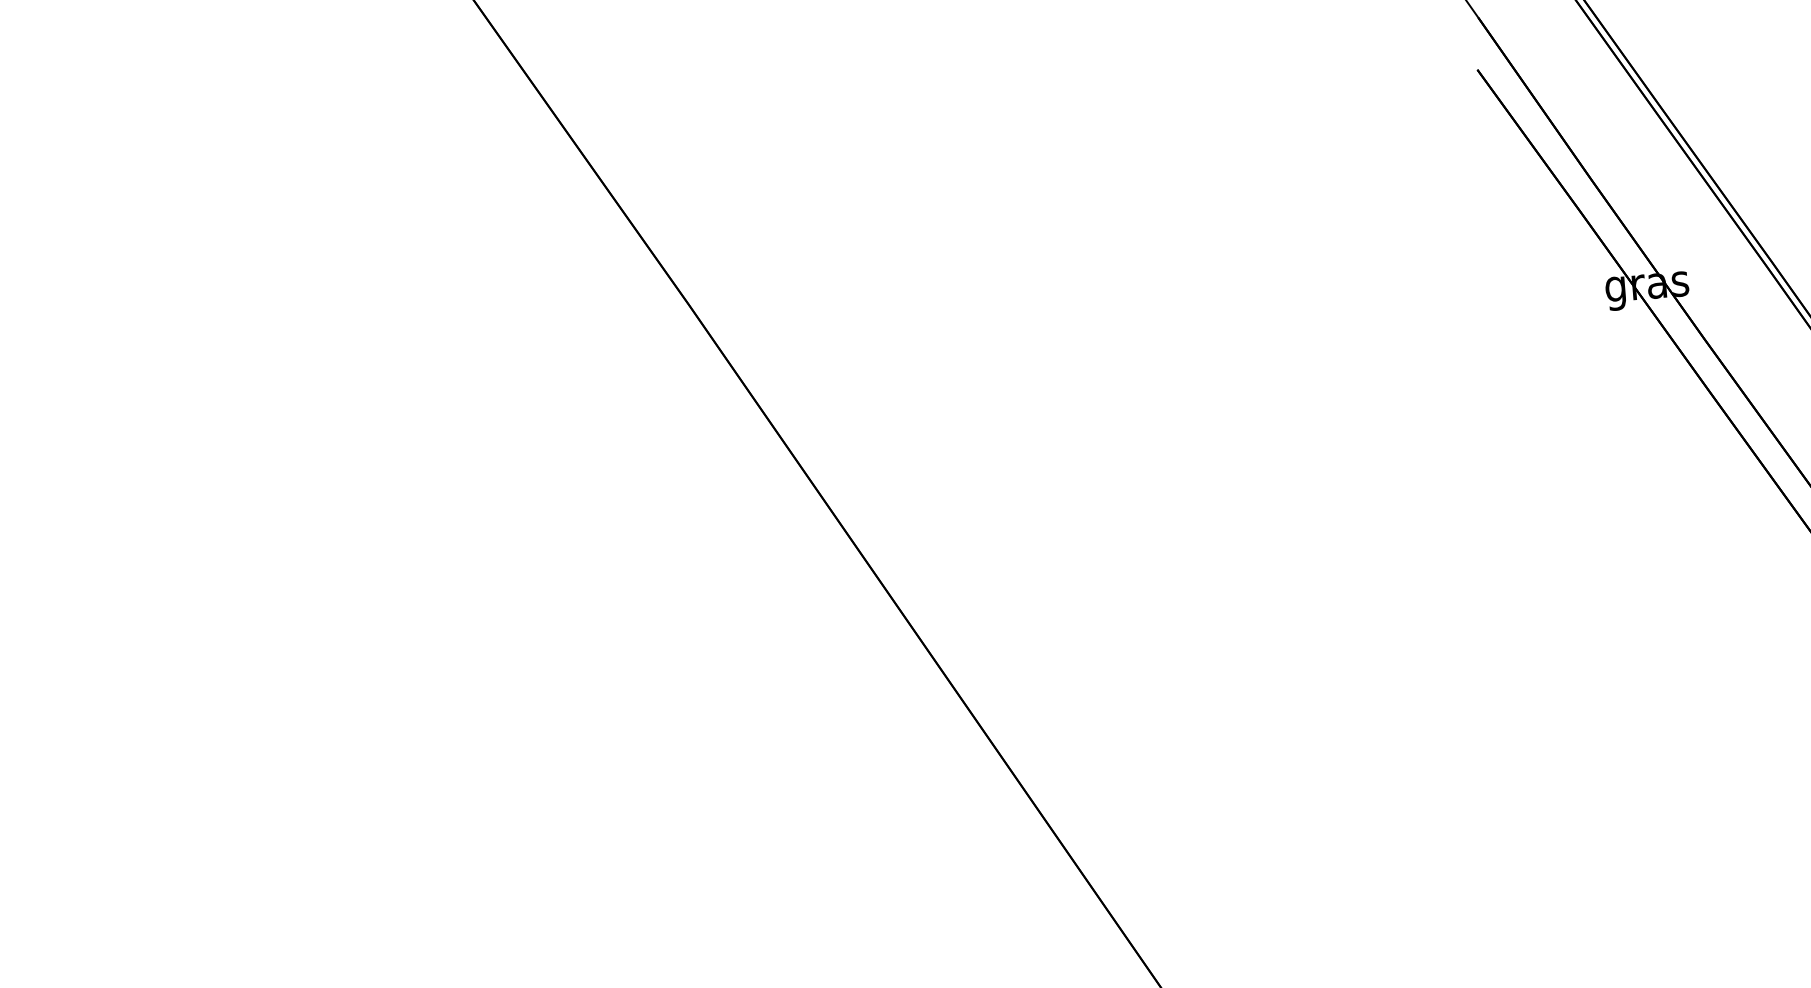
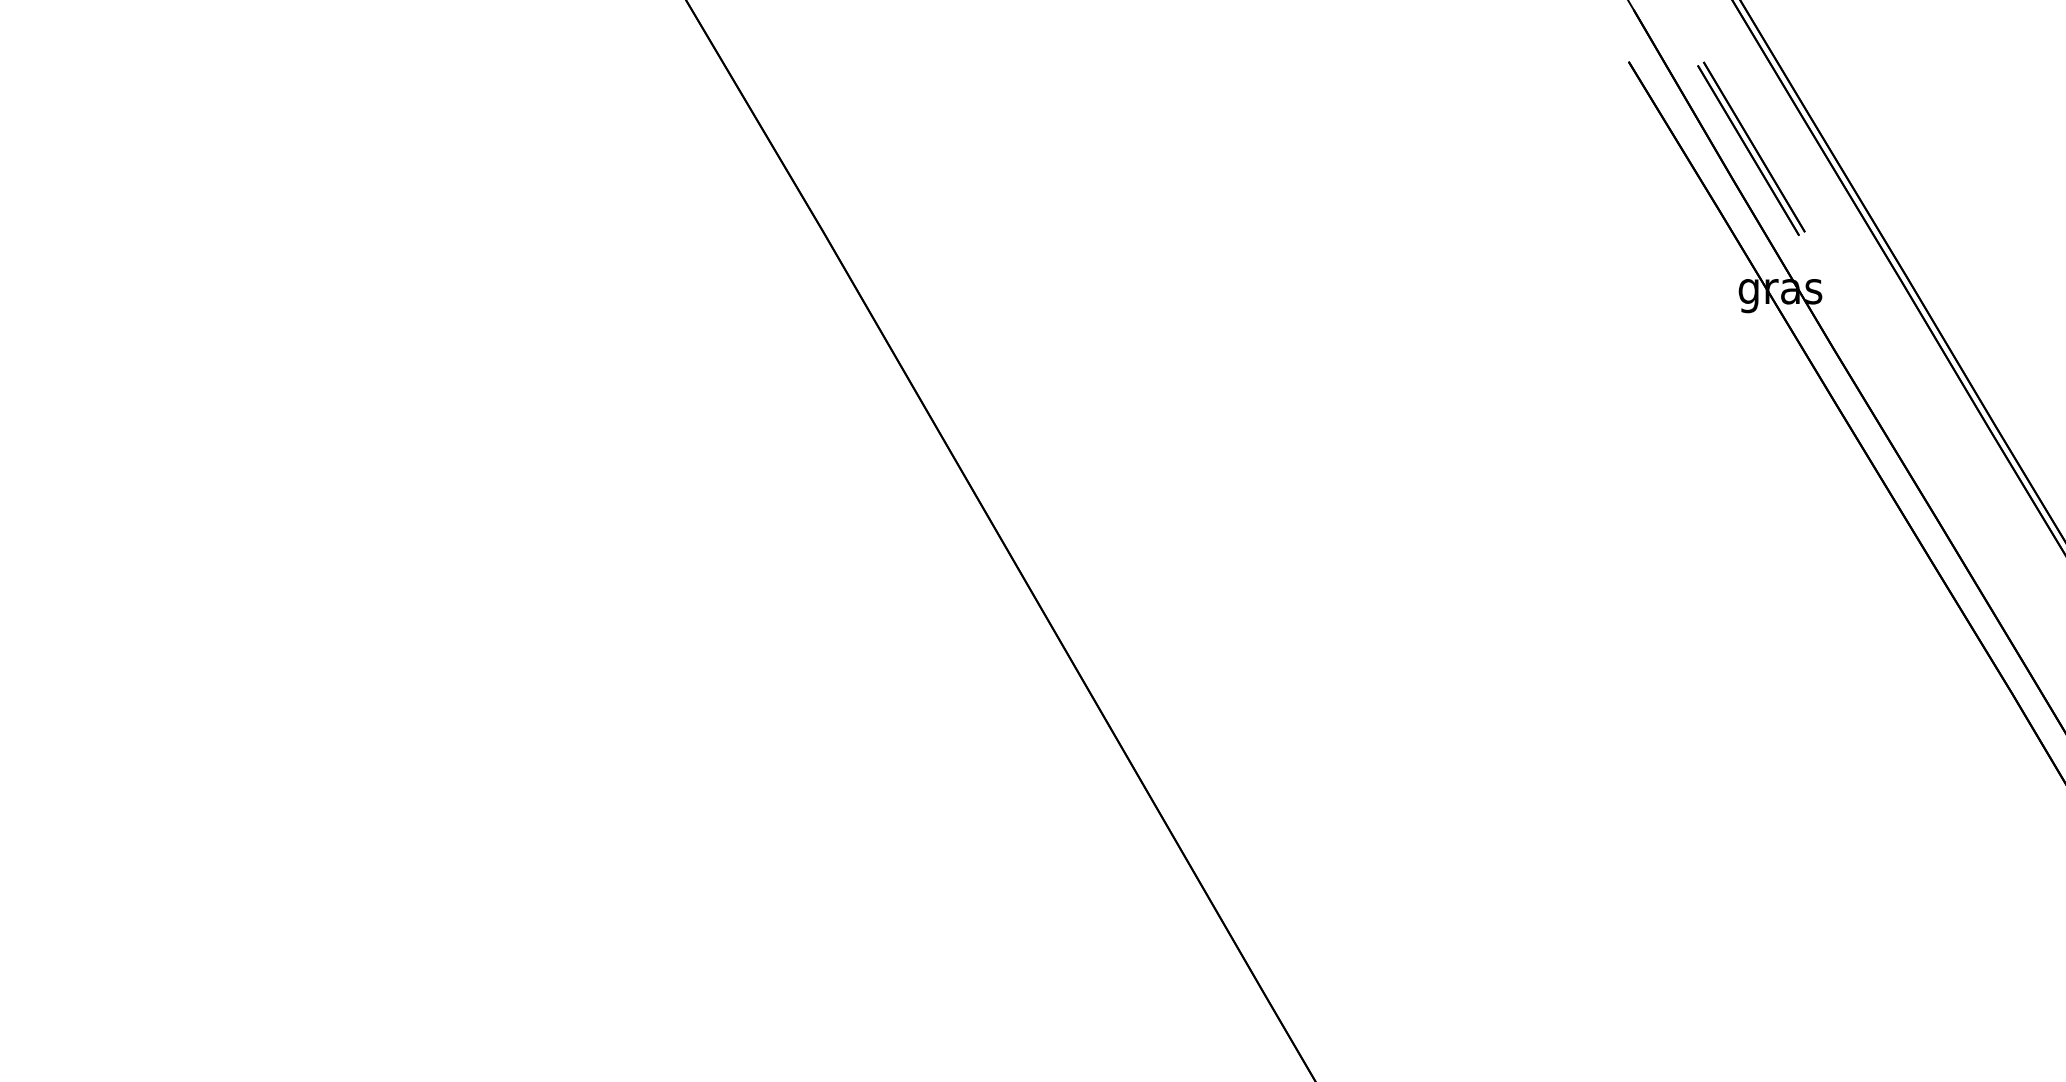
part: (1606, 146) -> (1751, 148), added

